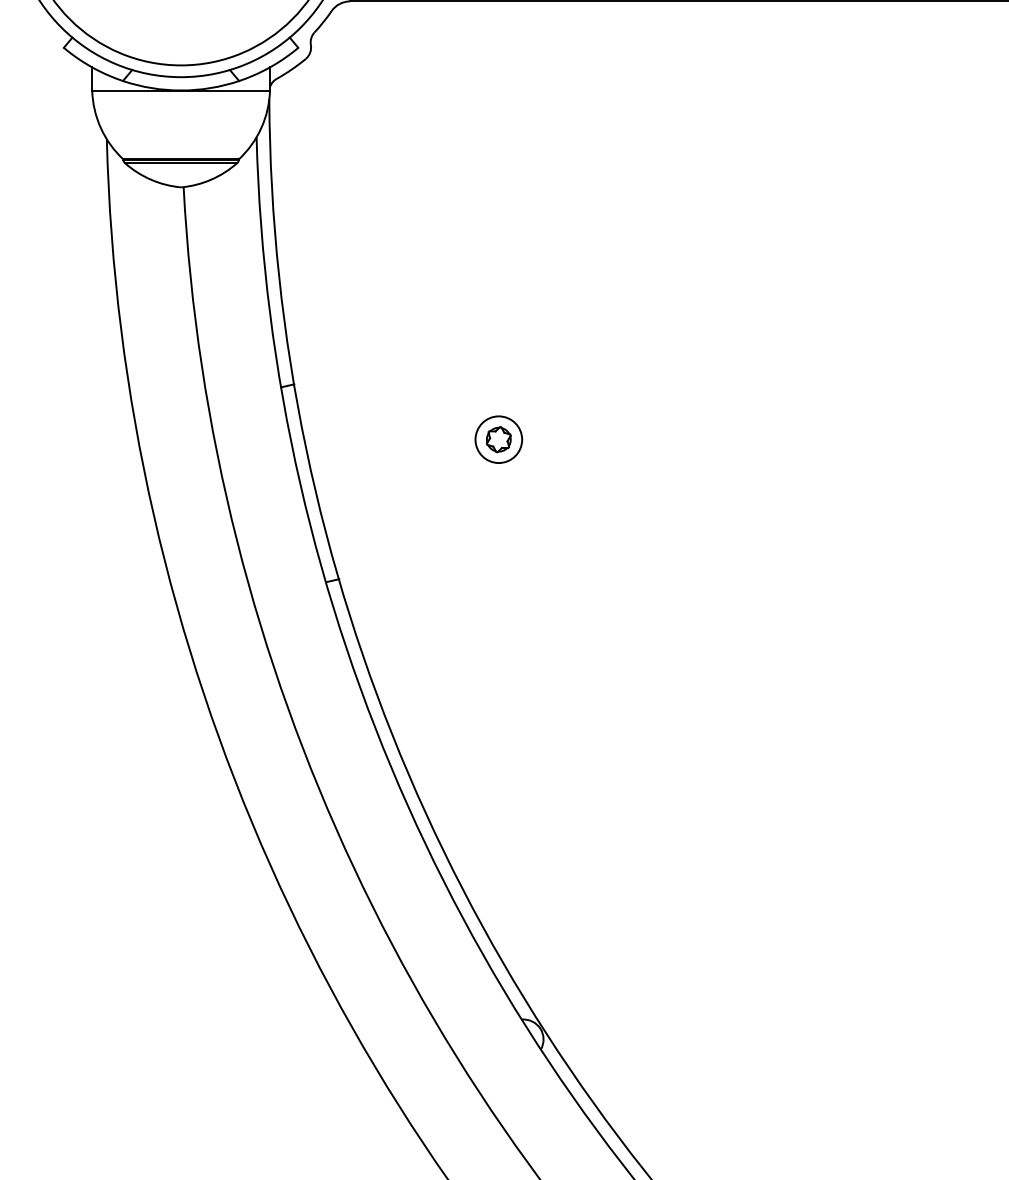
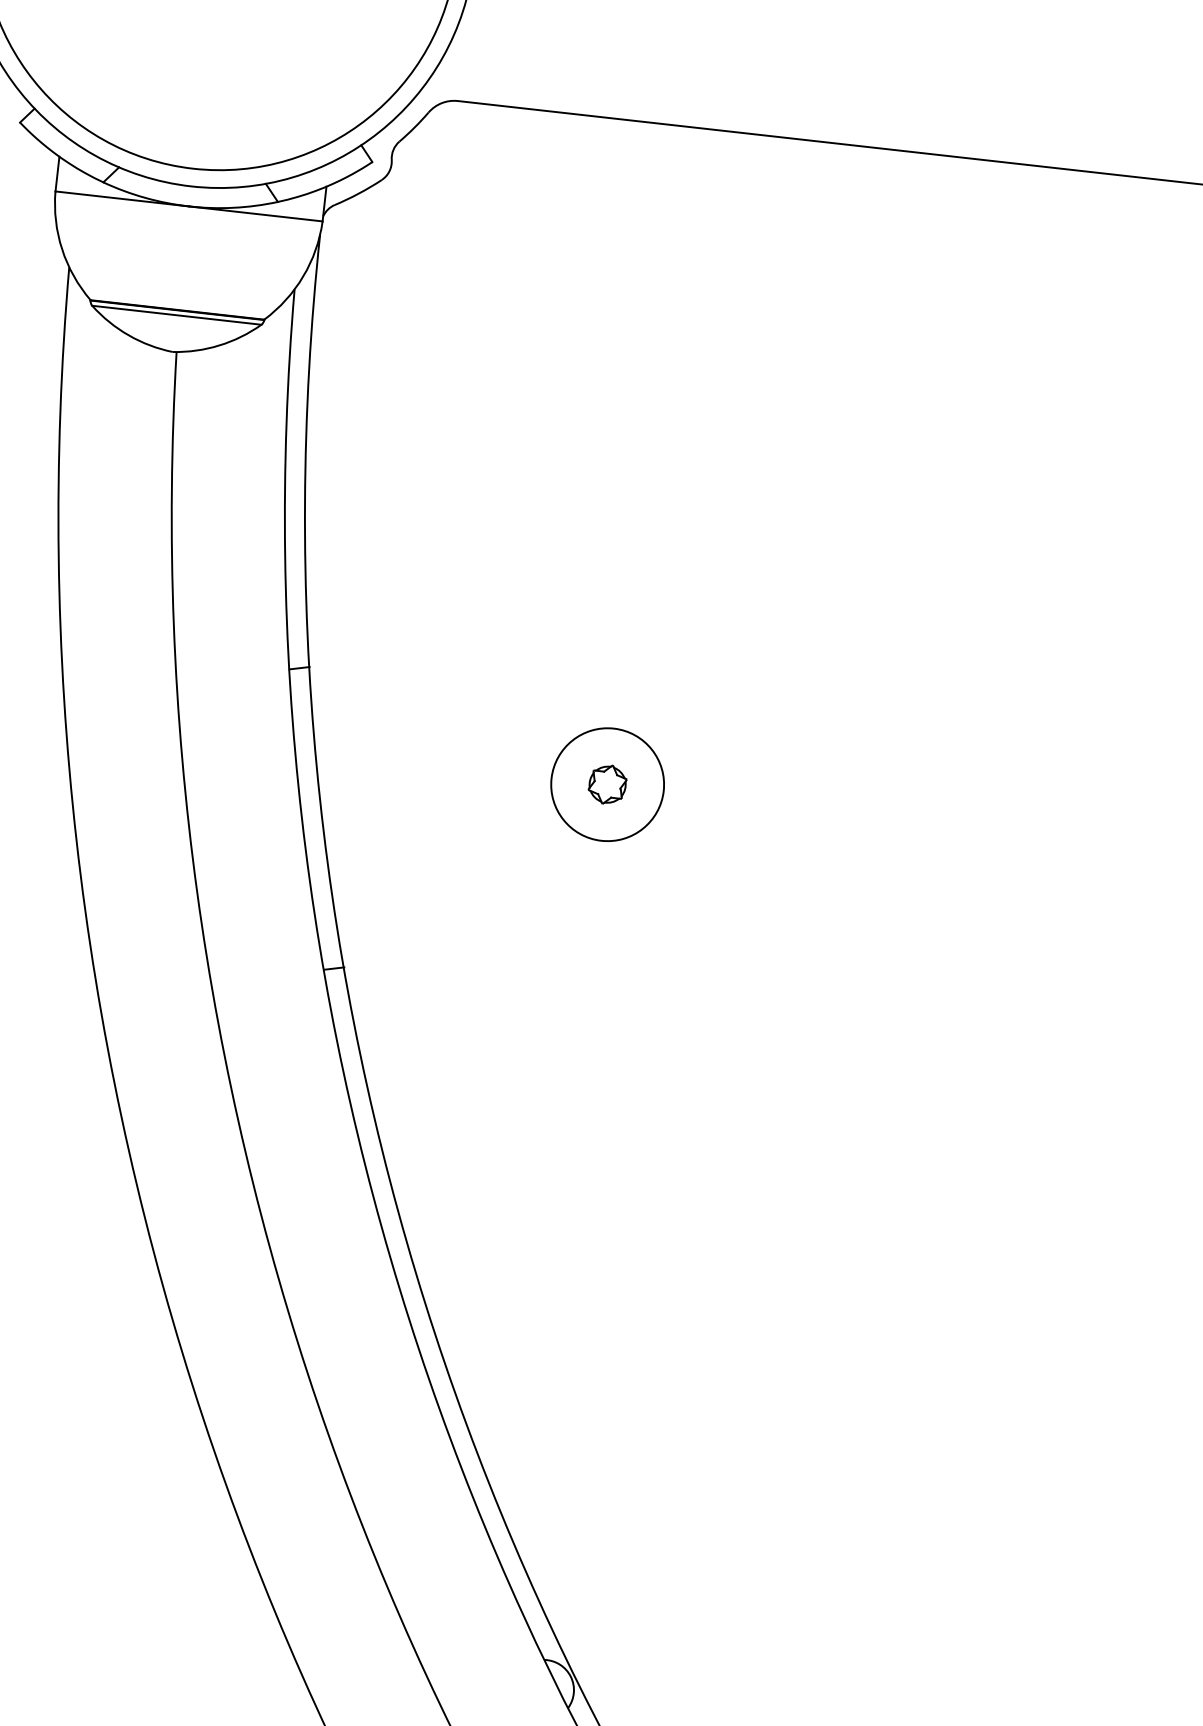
circle: (498, 439) -> (607, 784), size x1.6

